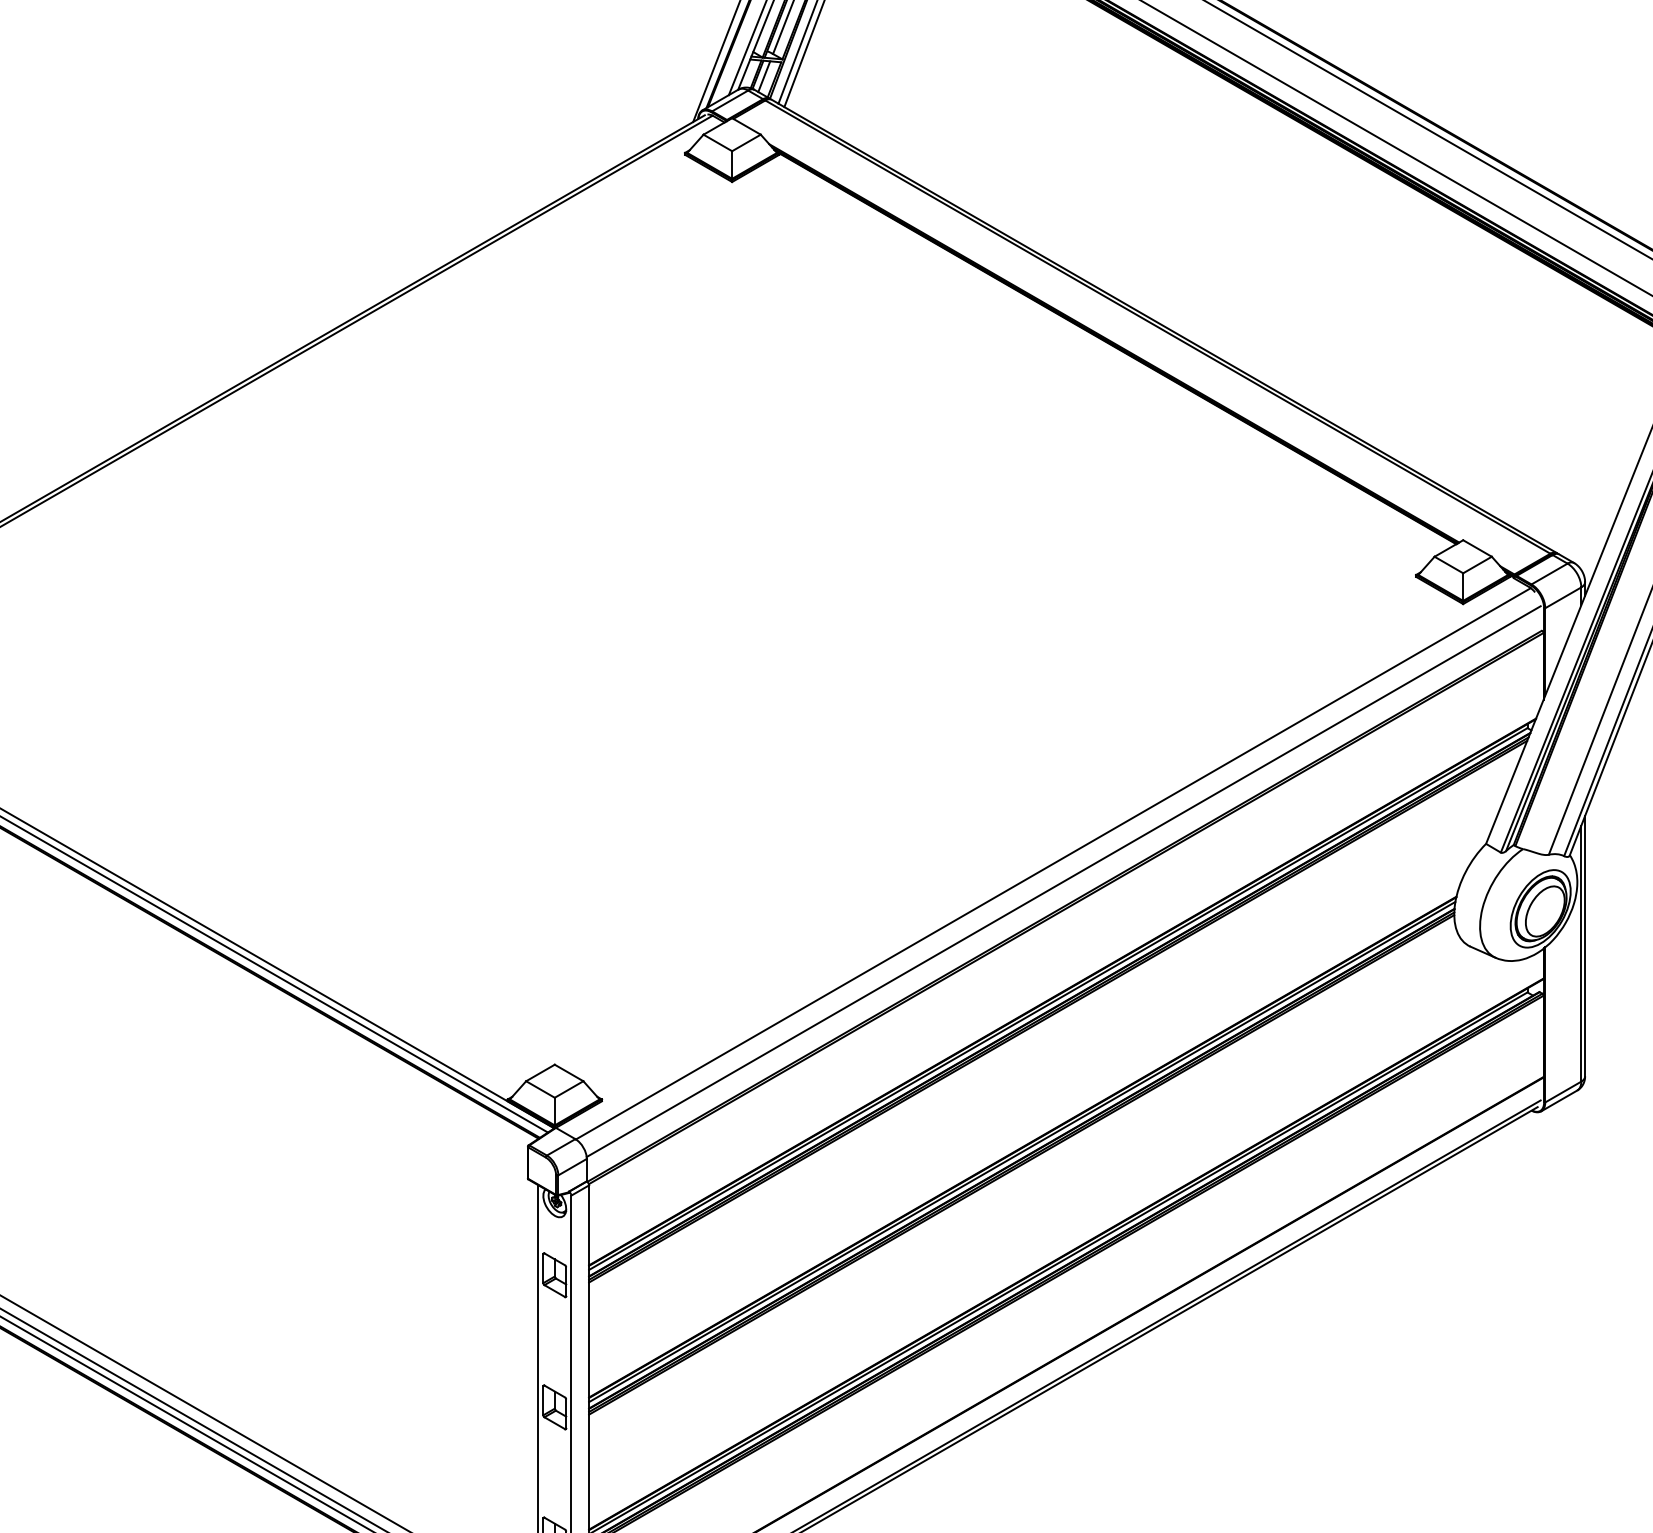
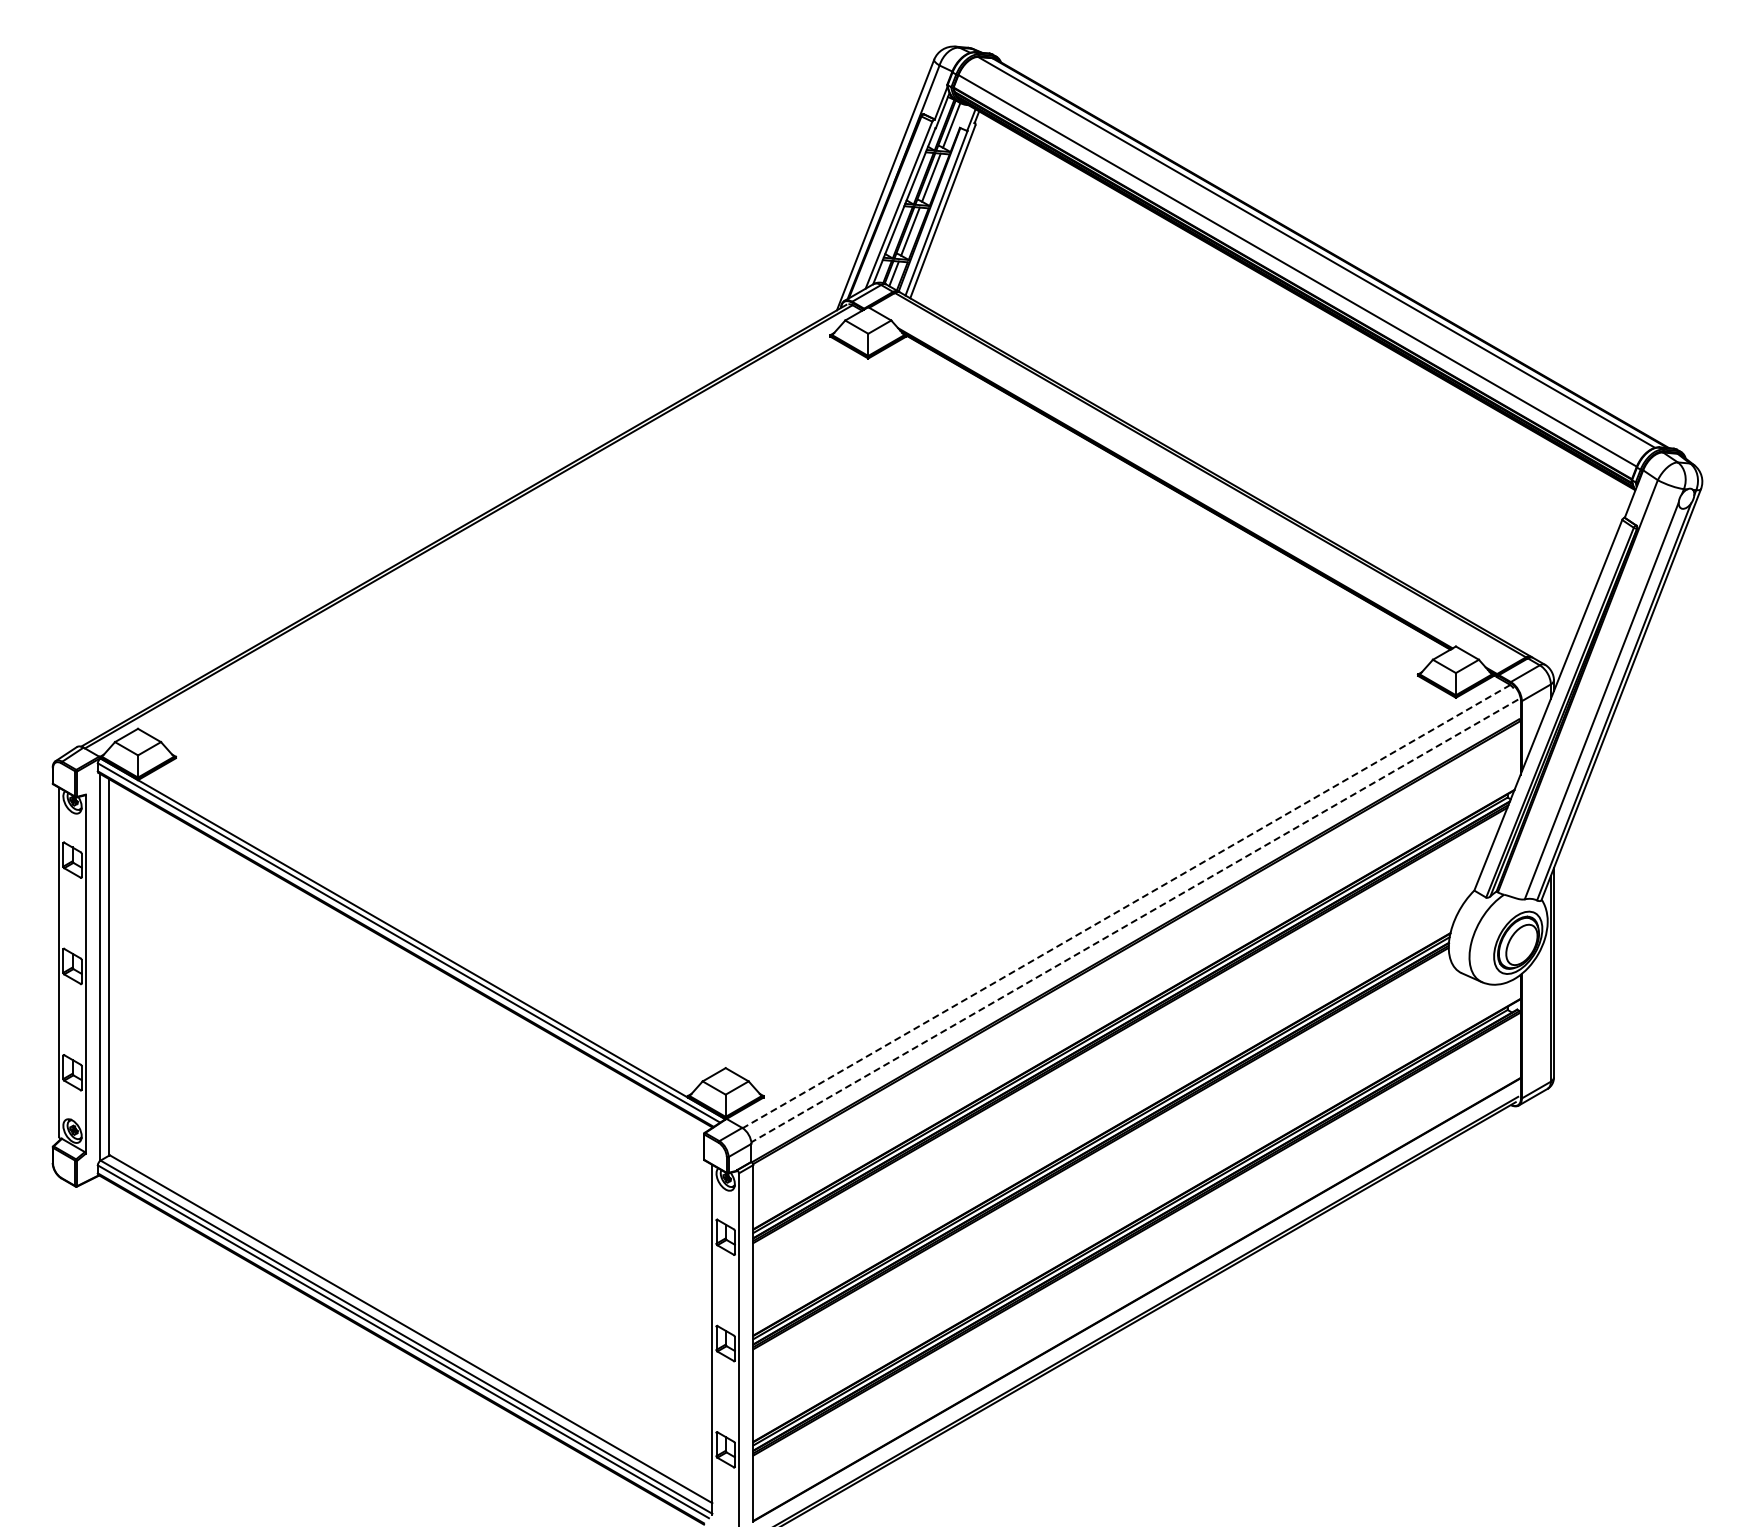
line: (1053, 863) -> (1126, 906), solid -> dashed
line: (1063, 881) -> (1134, 920), solid -> dashed

